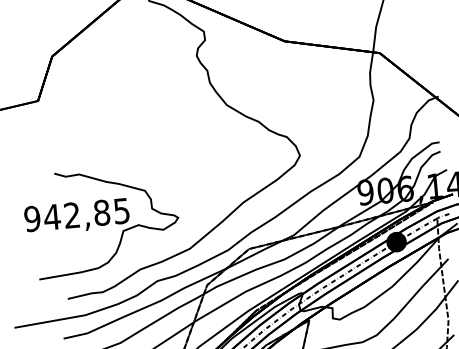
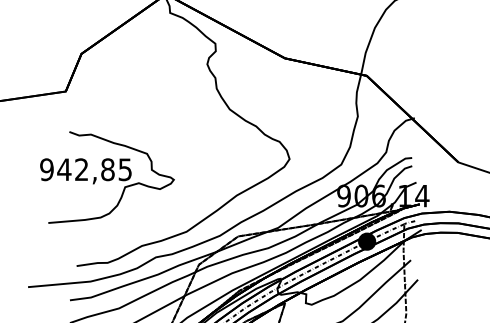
part: (102, 221) -> (107, 177), moved

